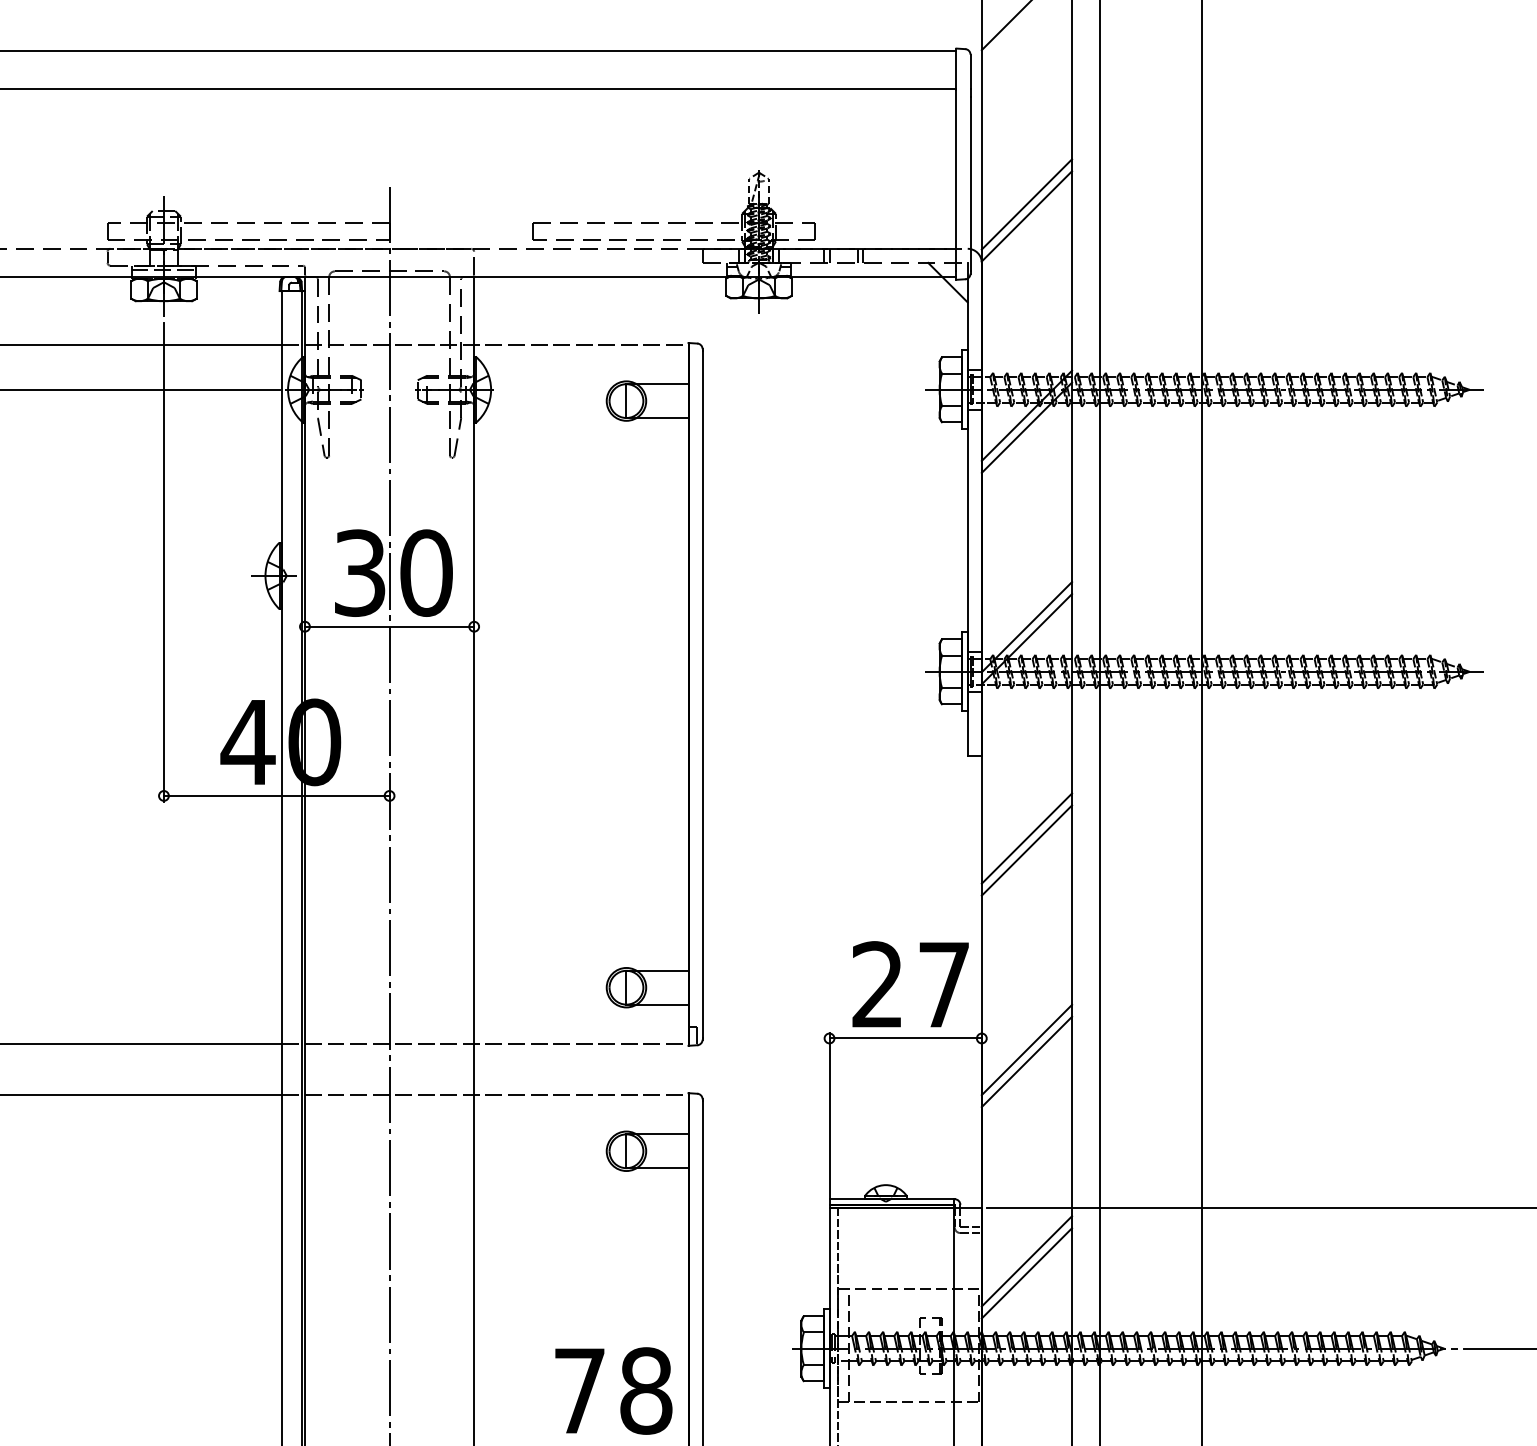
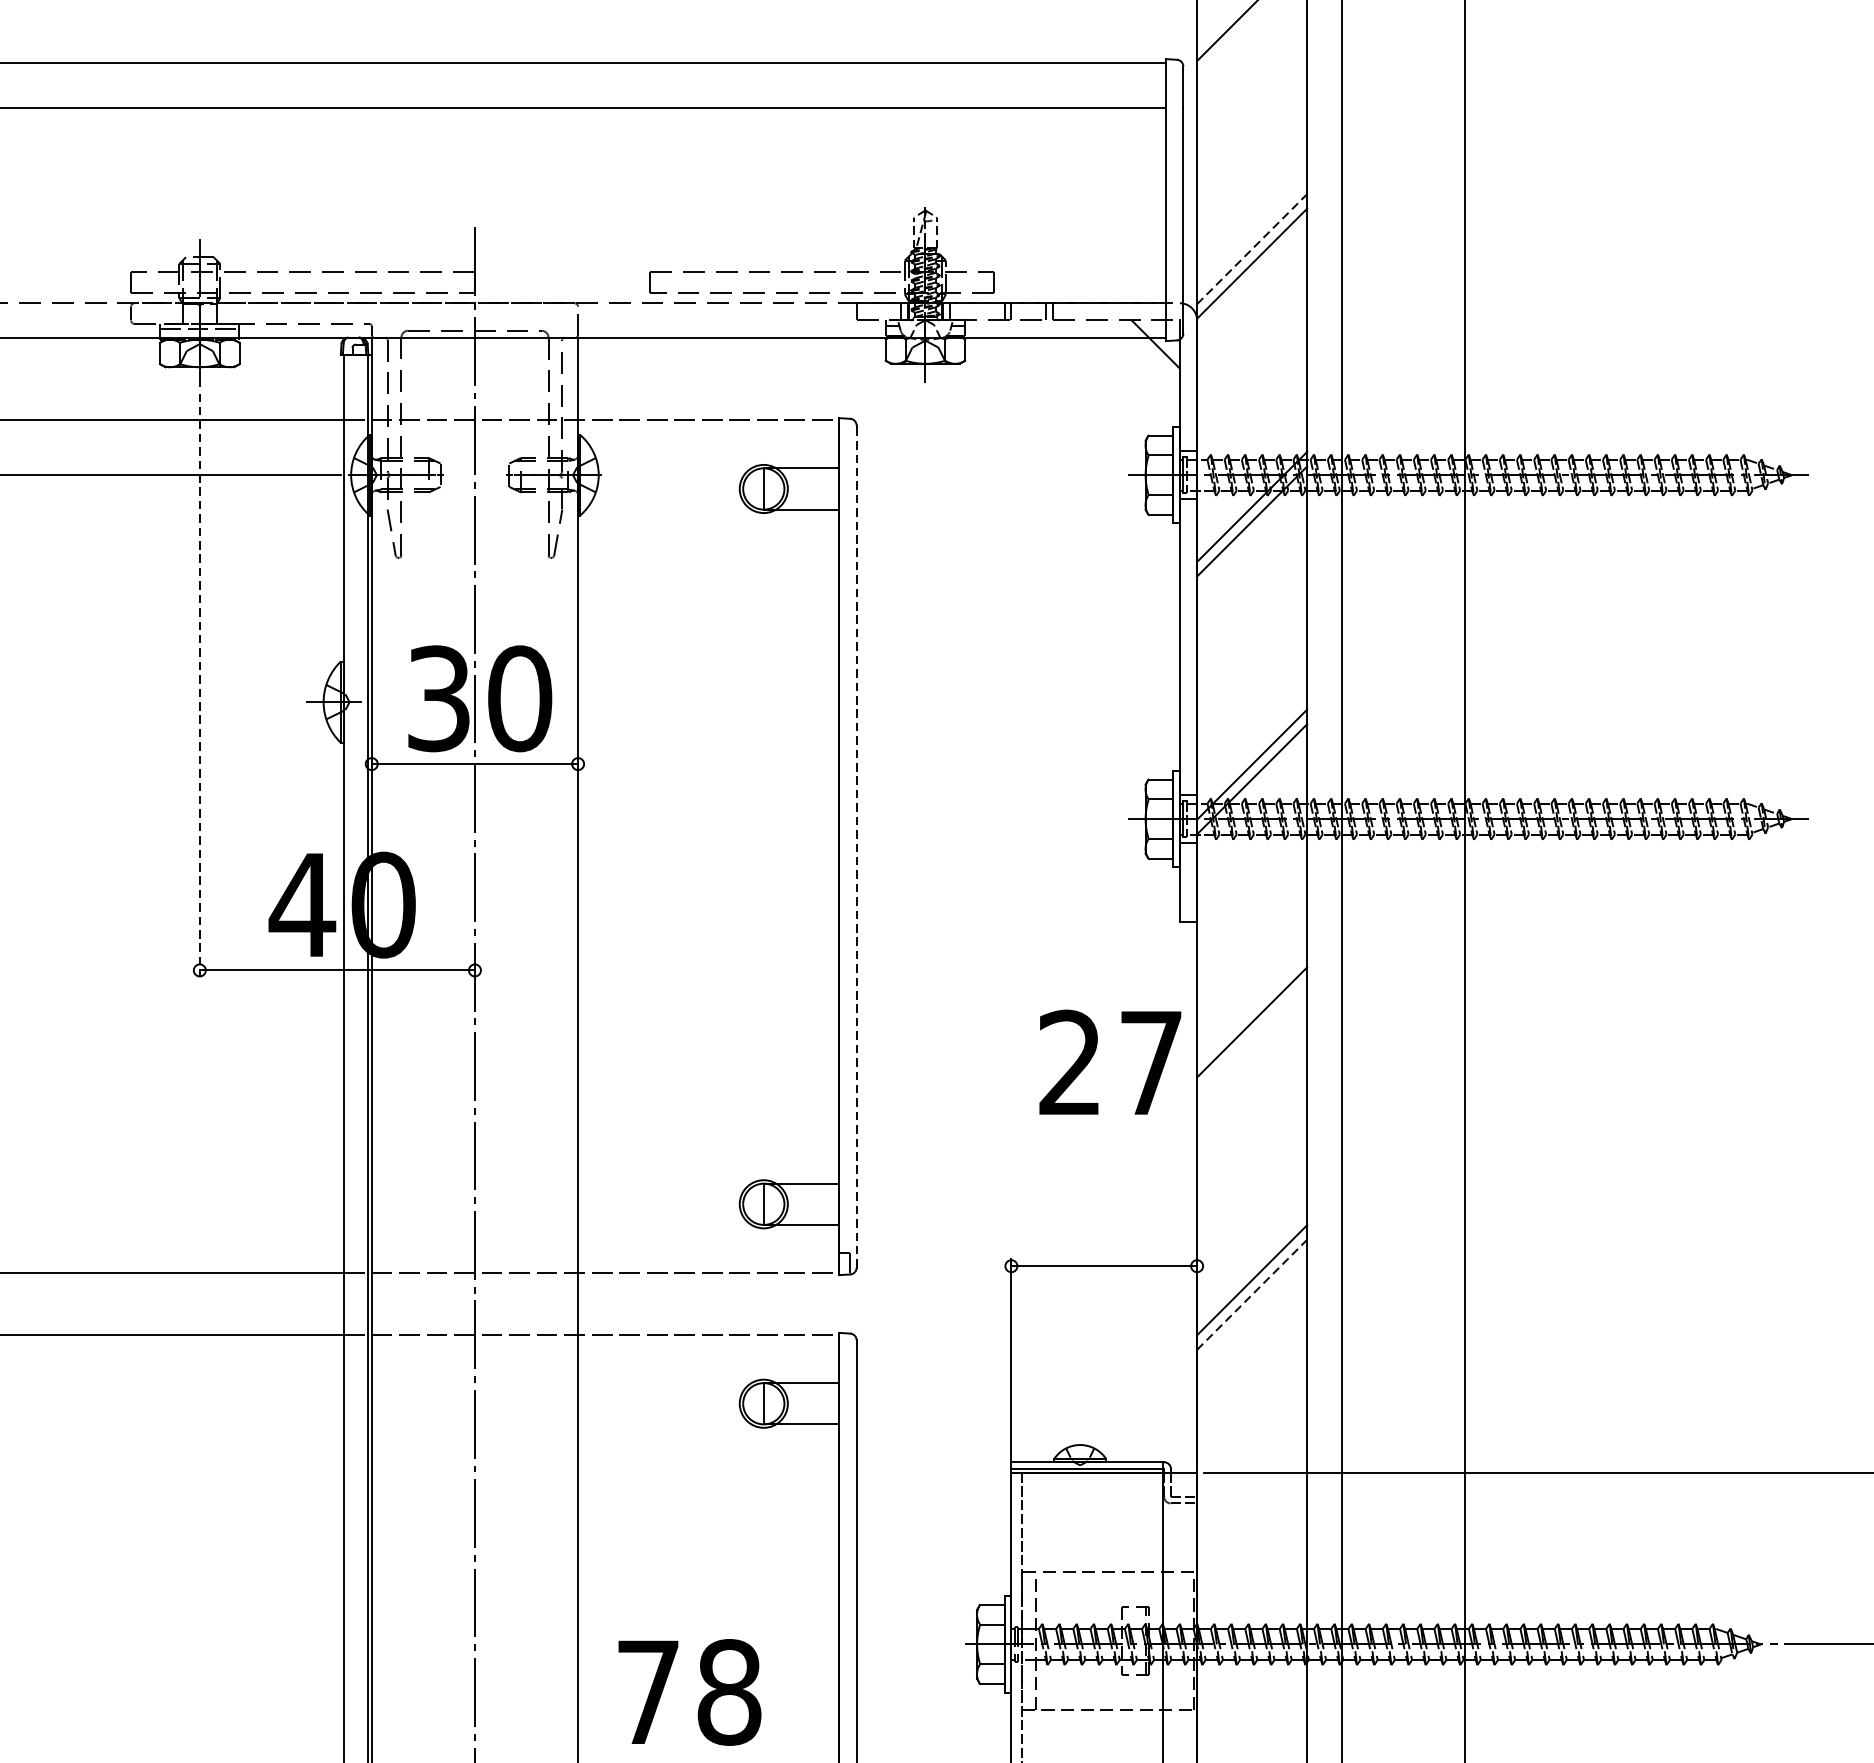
line: (1026, 204) -> (1251, 249), solid -> dashed
line: (163, 562) -> (199, 685), solid -> dashed
line: (702, 694) -> (856, 846), solid -> dashed
line: (1026, 850) -> (1251, 1036), removed
text: (910, 984) -> (1110, 1062), moved
line: (1026, 1061) -> (1251, 1294), solid -> dashed
line: (1026, 1261) -> (1251, 1538), removed
line: (1026, 1273) -> (1251, 1552), removed
text: (613, 1390) -> (689, 1691), moved

